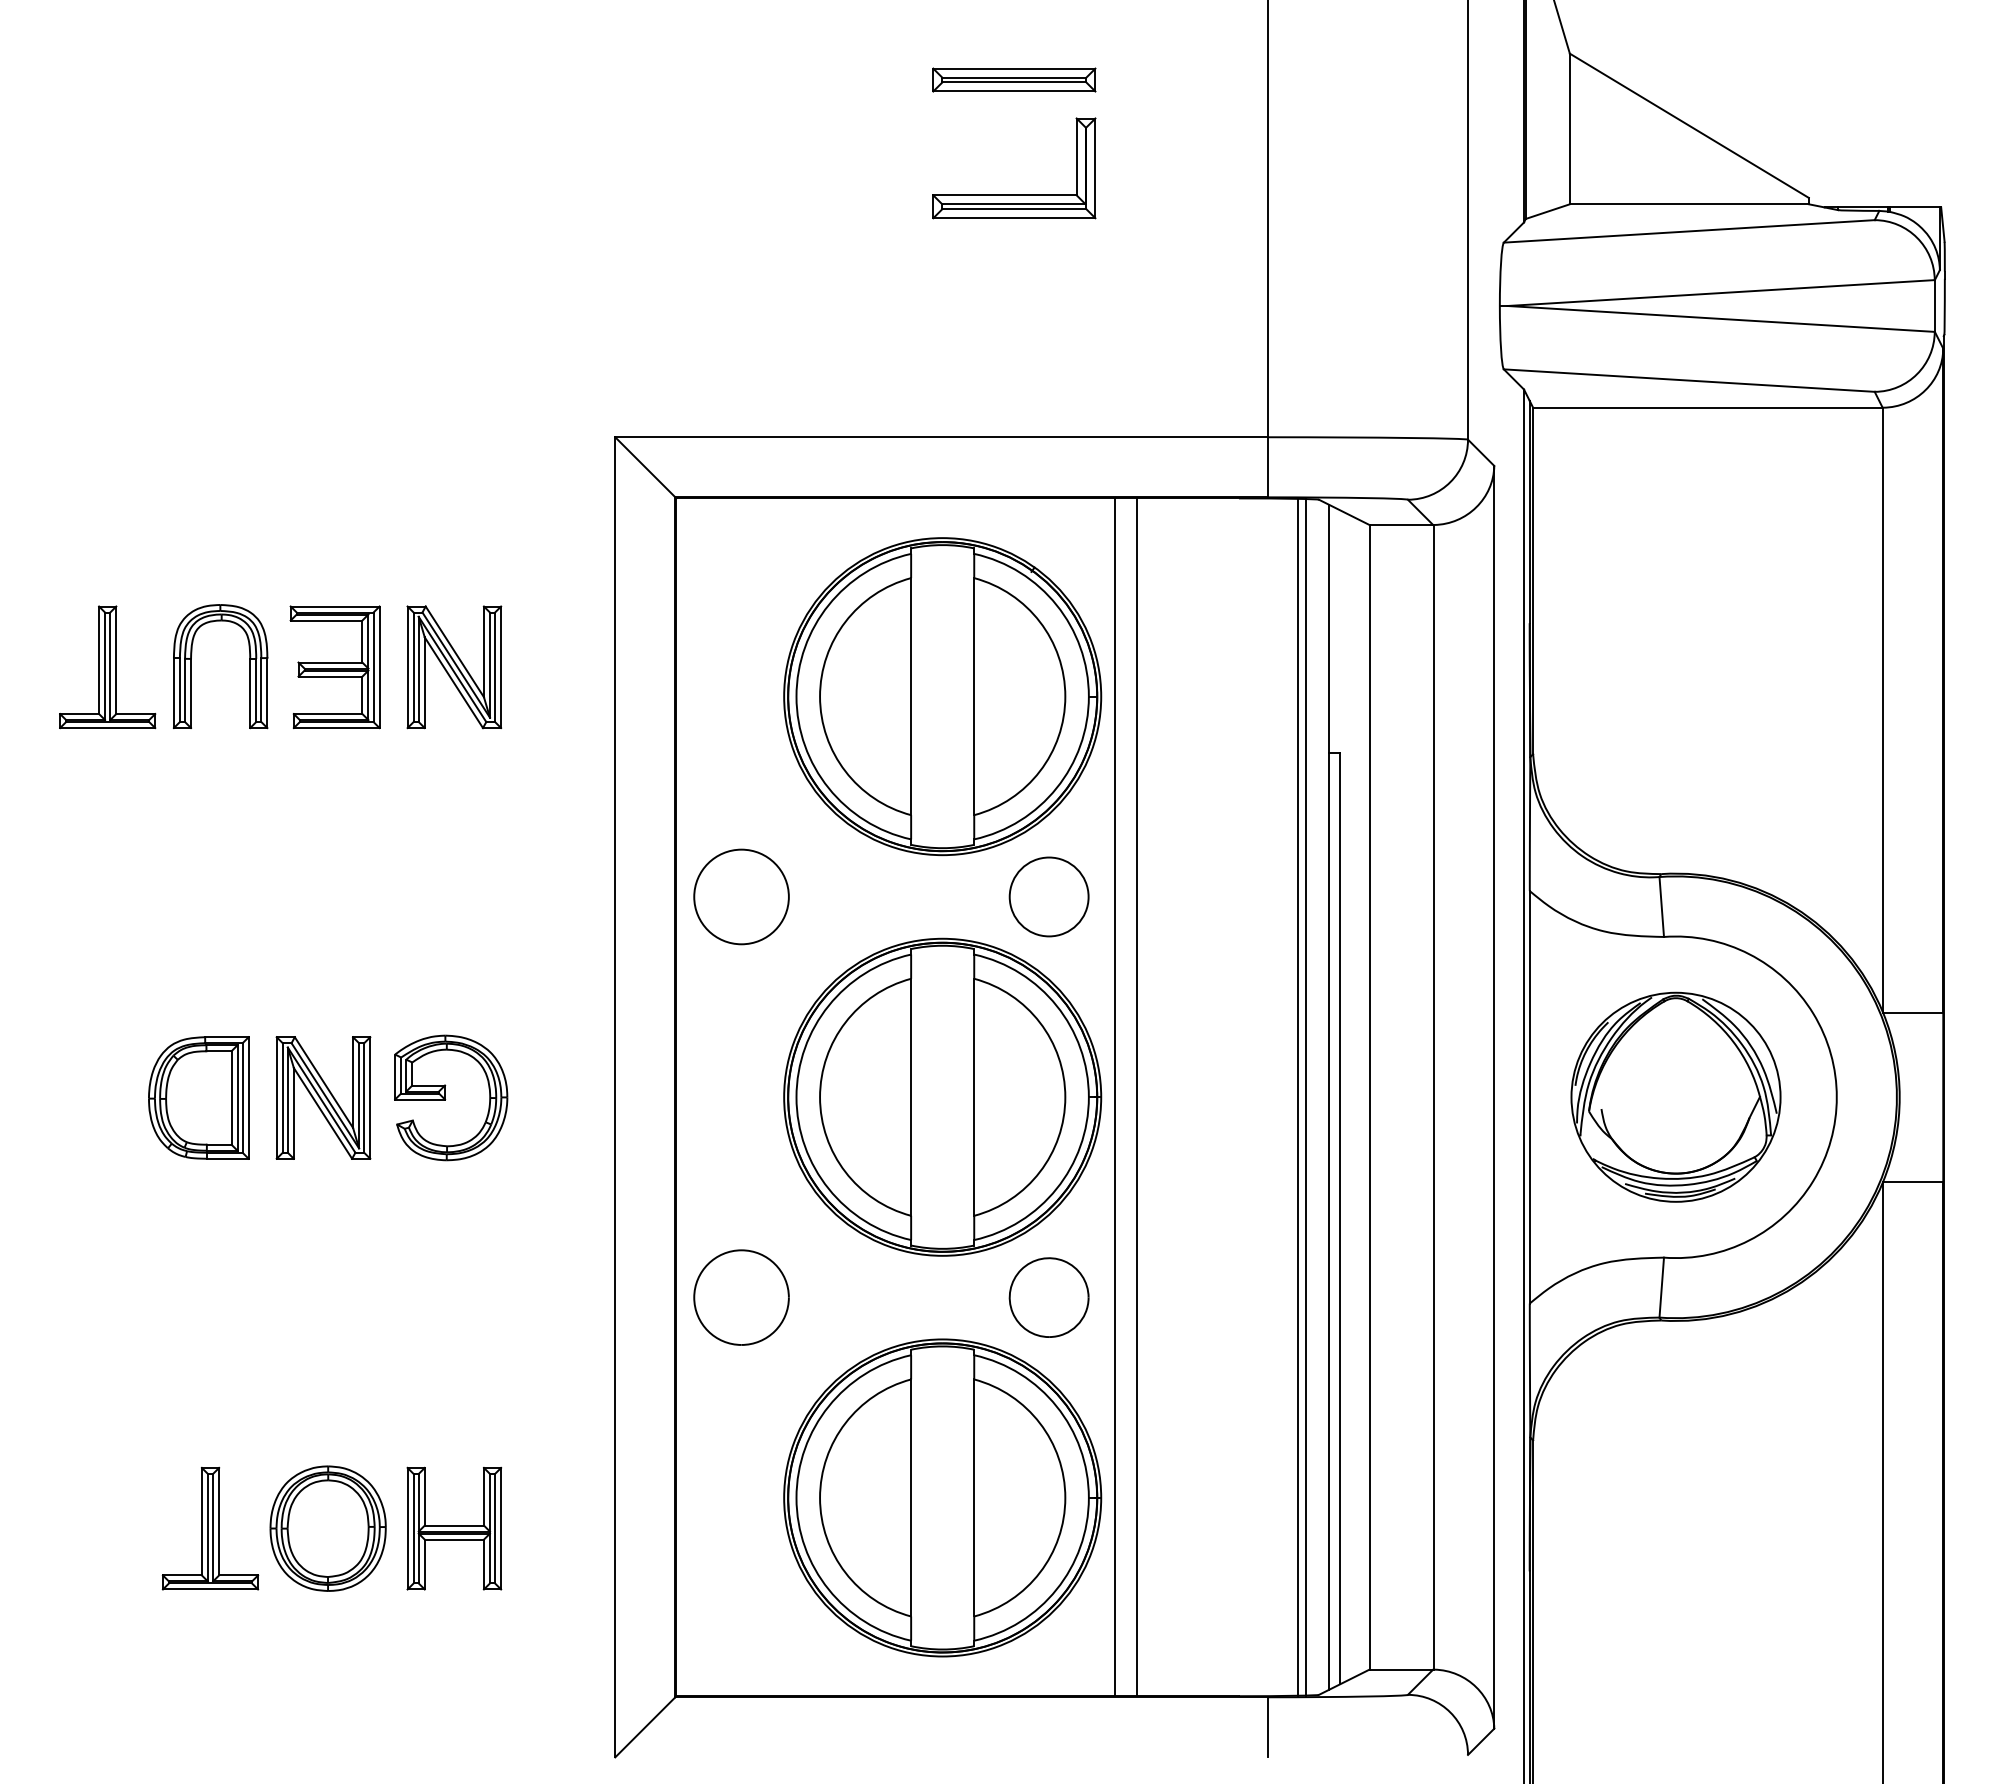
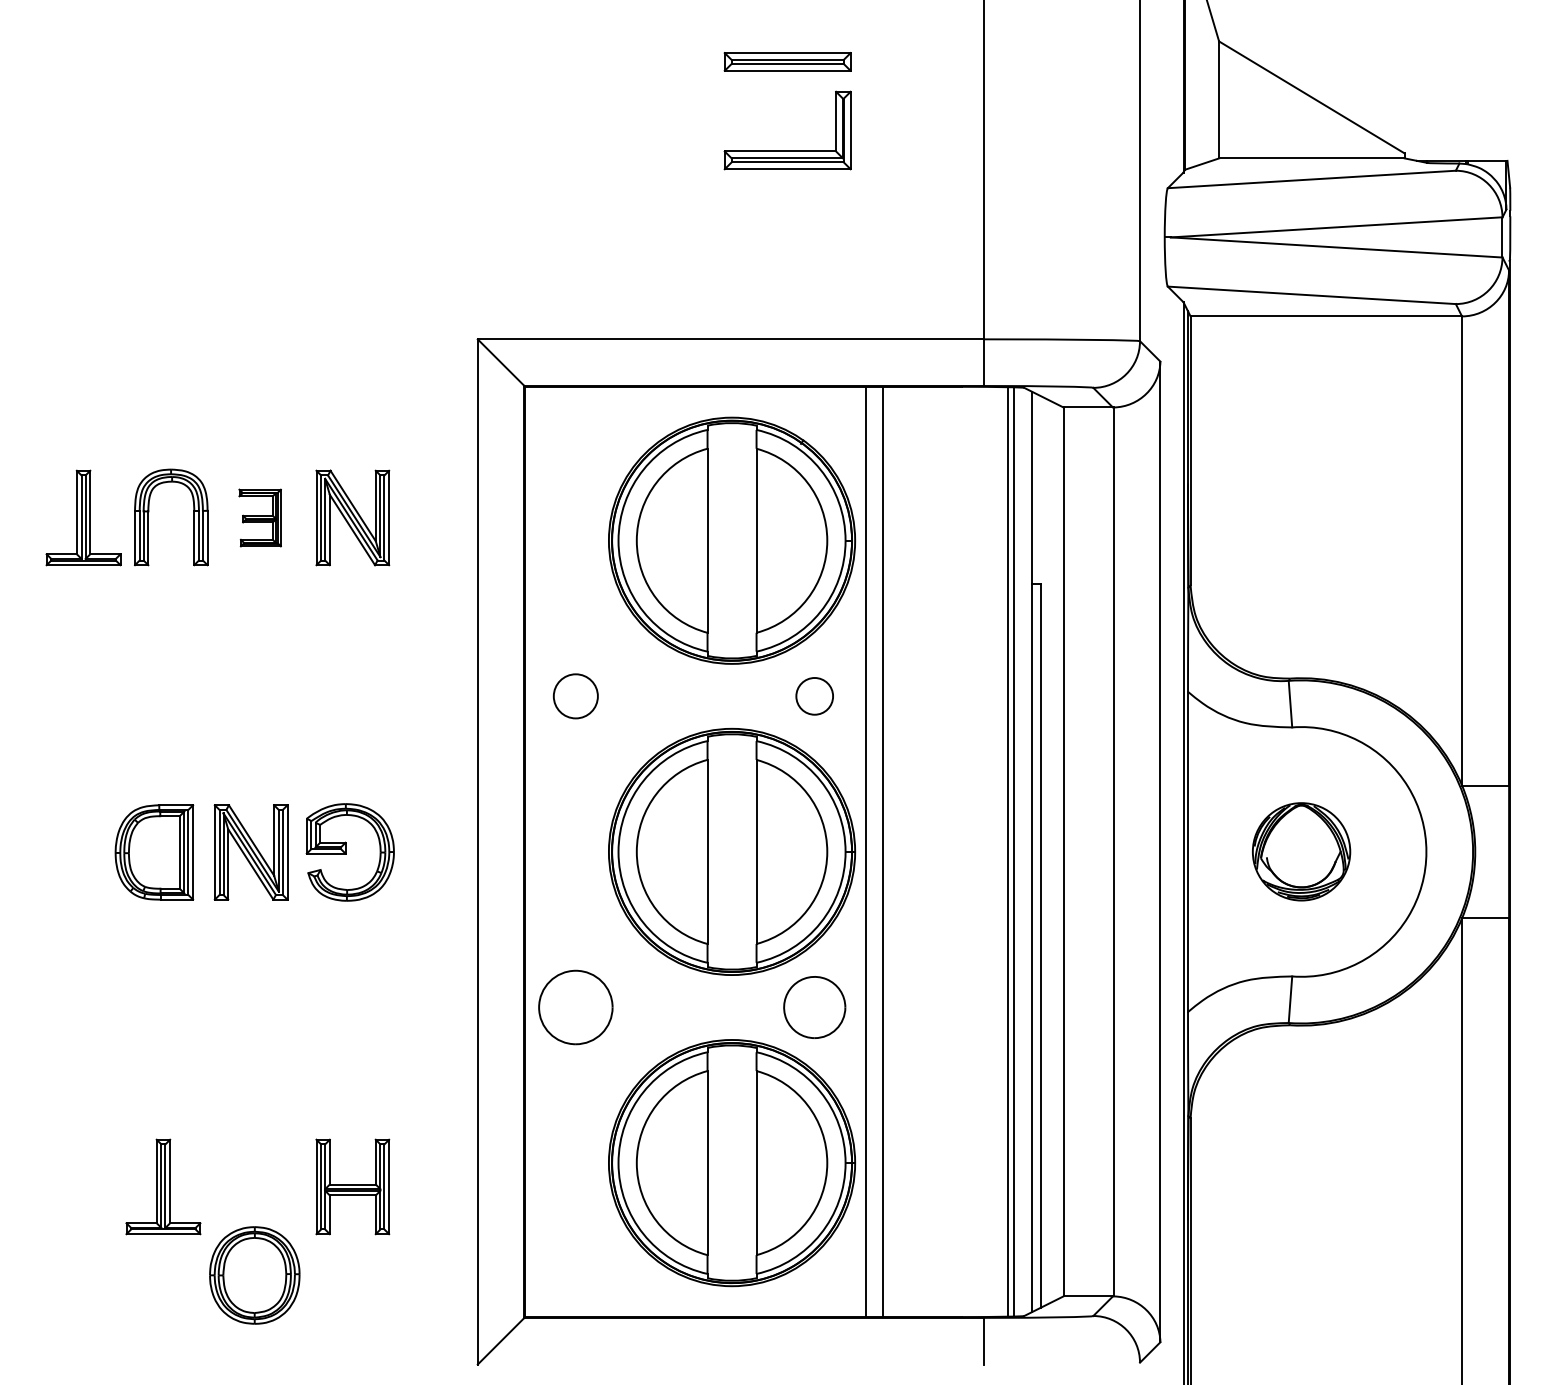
part: (334, 667) -> (259, 518), size x0.6
circle: (741, 896) -> (575, 695), size x0.6
circle: (1048, 896) -> (814, 695), size x0.6
part: (1675, 1096) -> (1301, 851), size x0.6
part: (327, 1528) -> (254, 1275), moved

